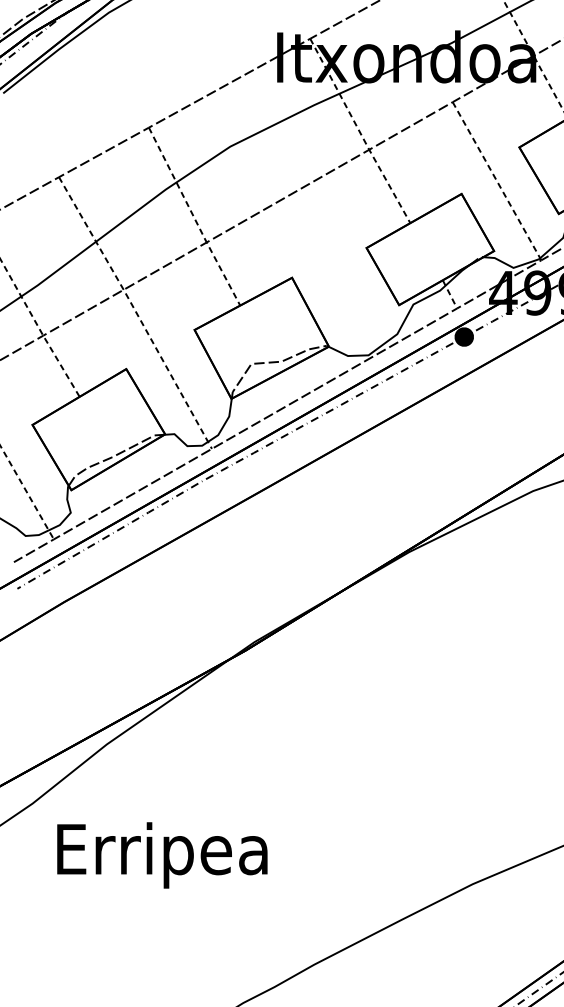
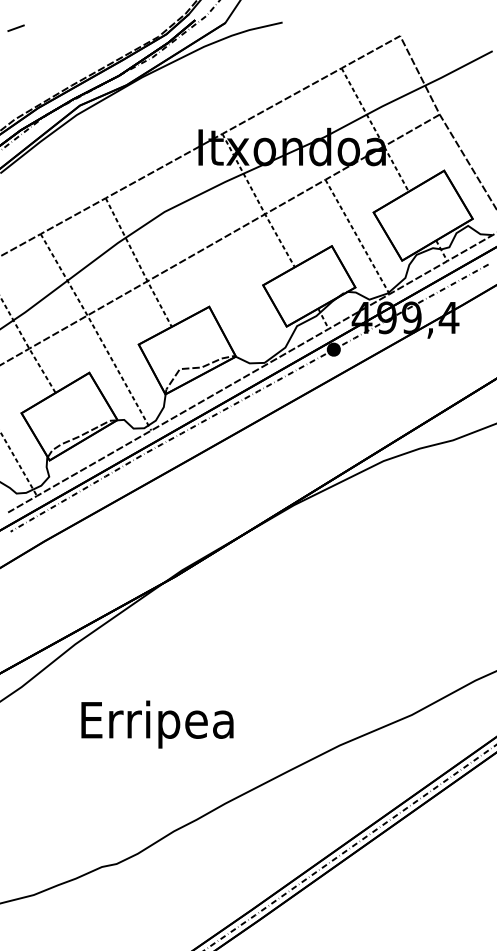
text: (162, 855) -> (157, 724), moved

